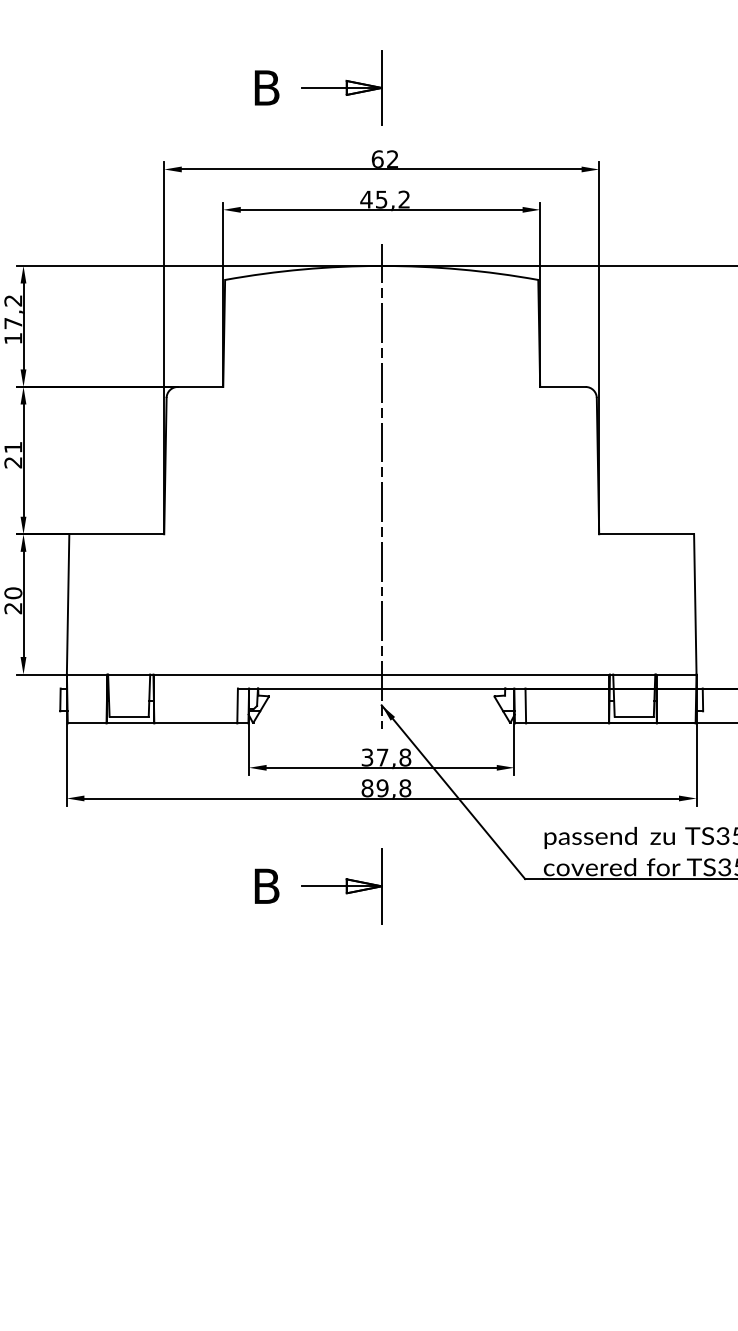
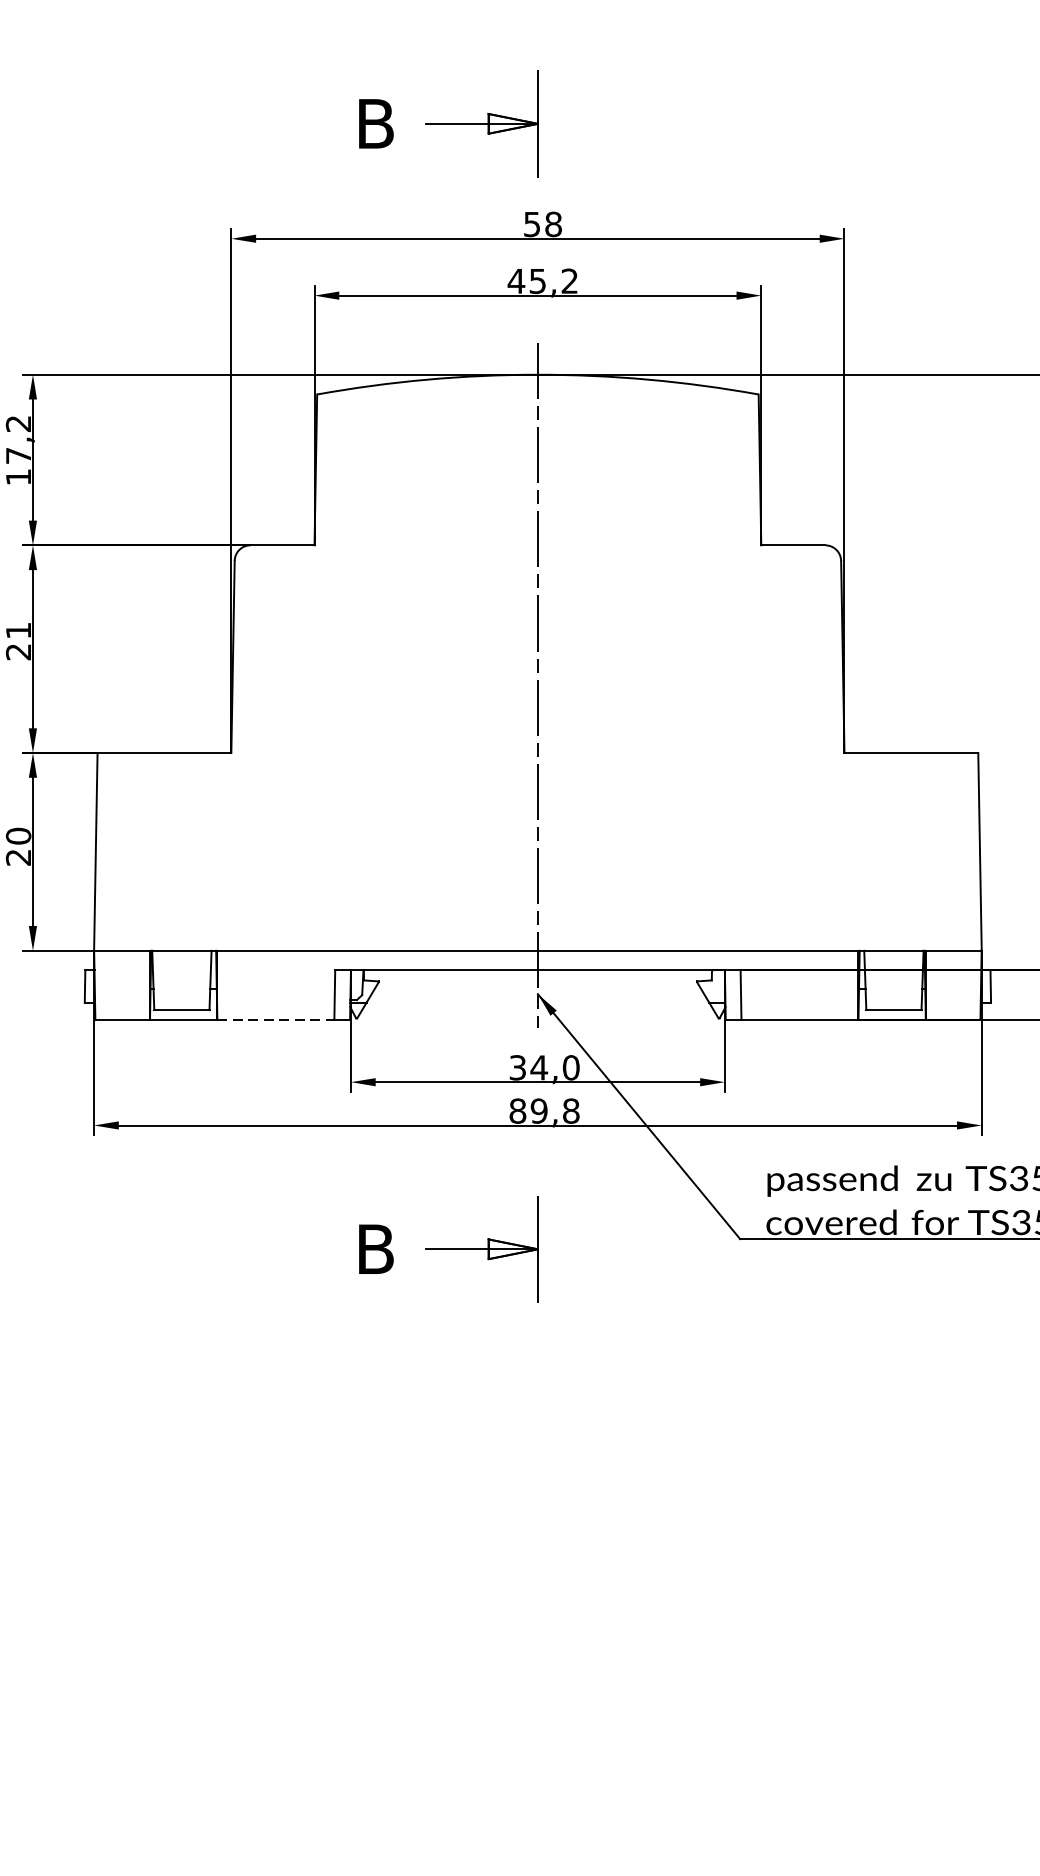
text: (384, 158) -> (541, 223), 62 -> 58
line: (196, 723) -> (276, 1019), solid -> dashed
text: (393, 757) -> (554, 1067), 37,8 -> 34,0

